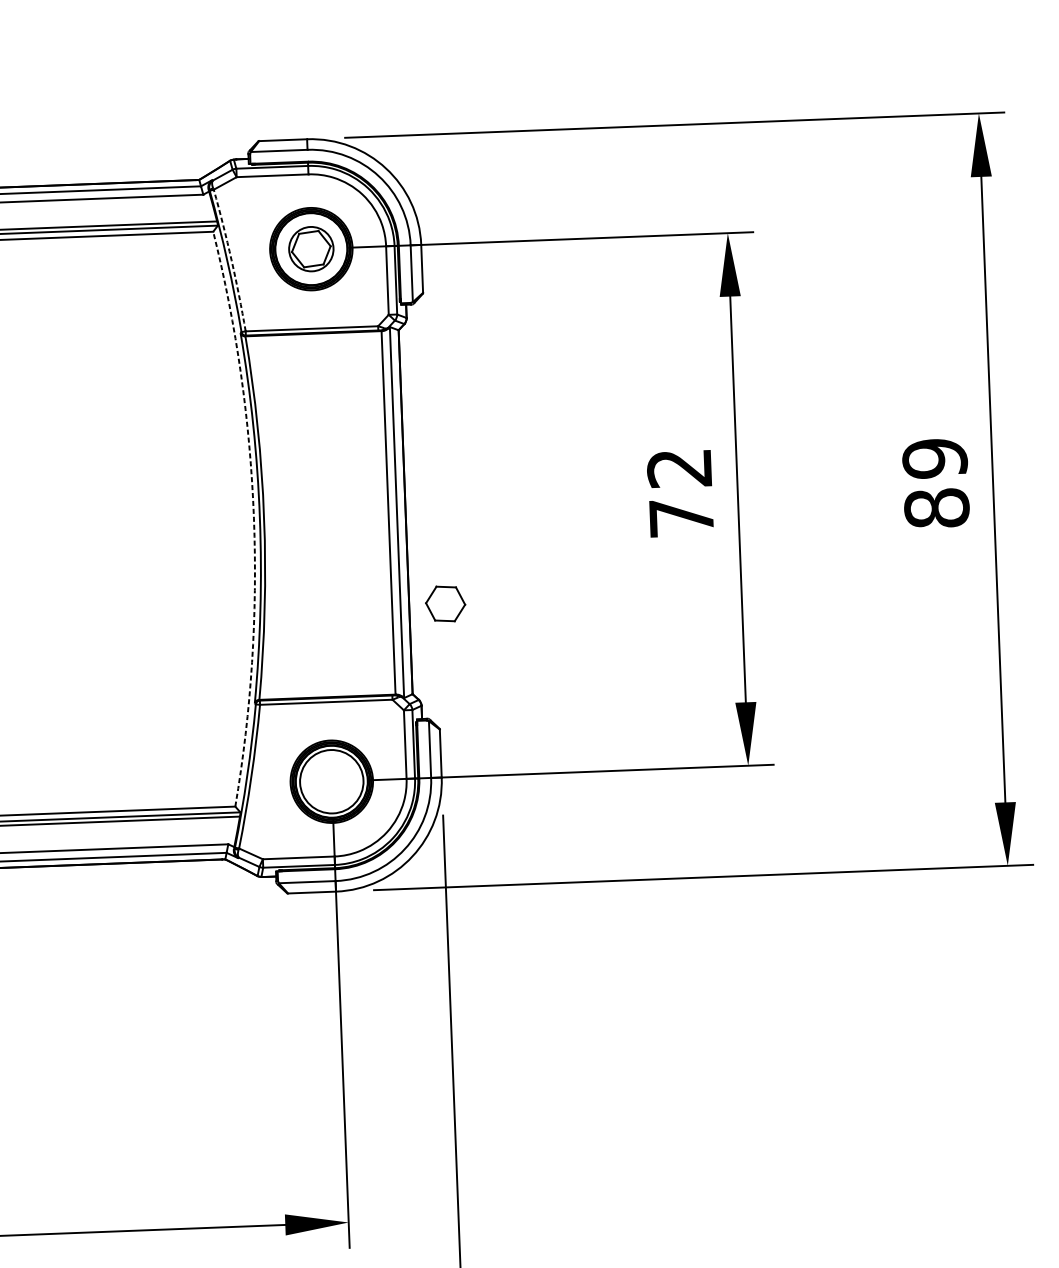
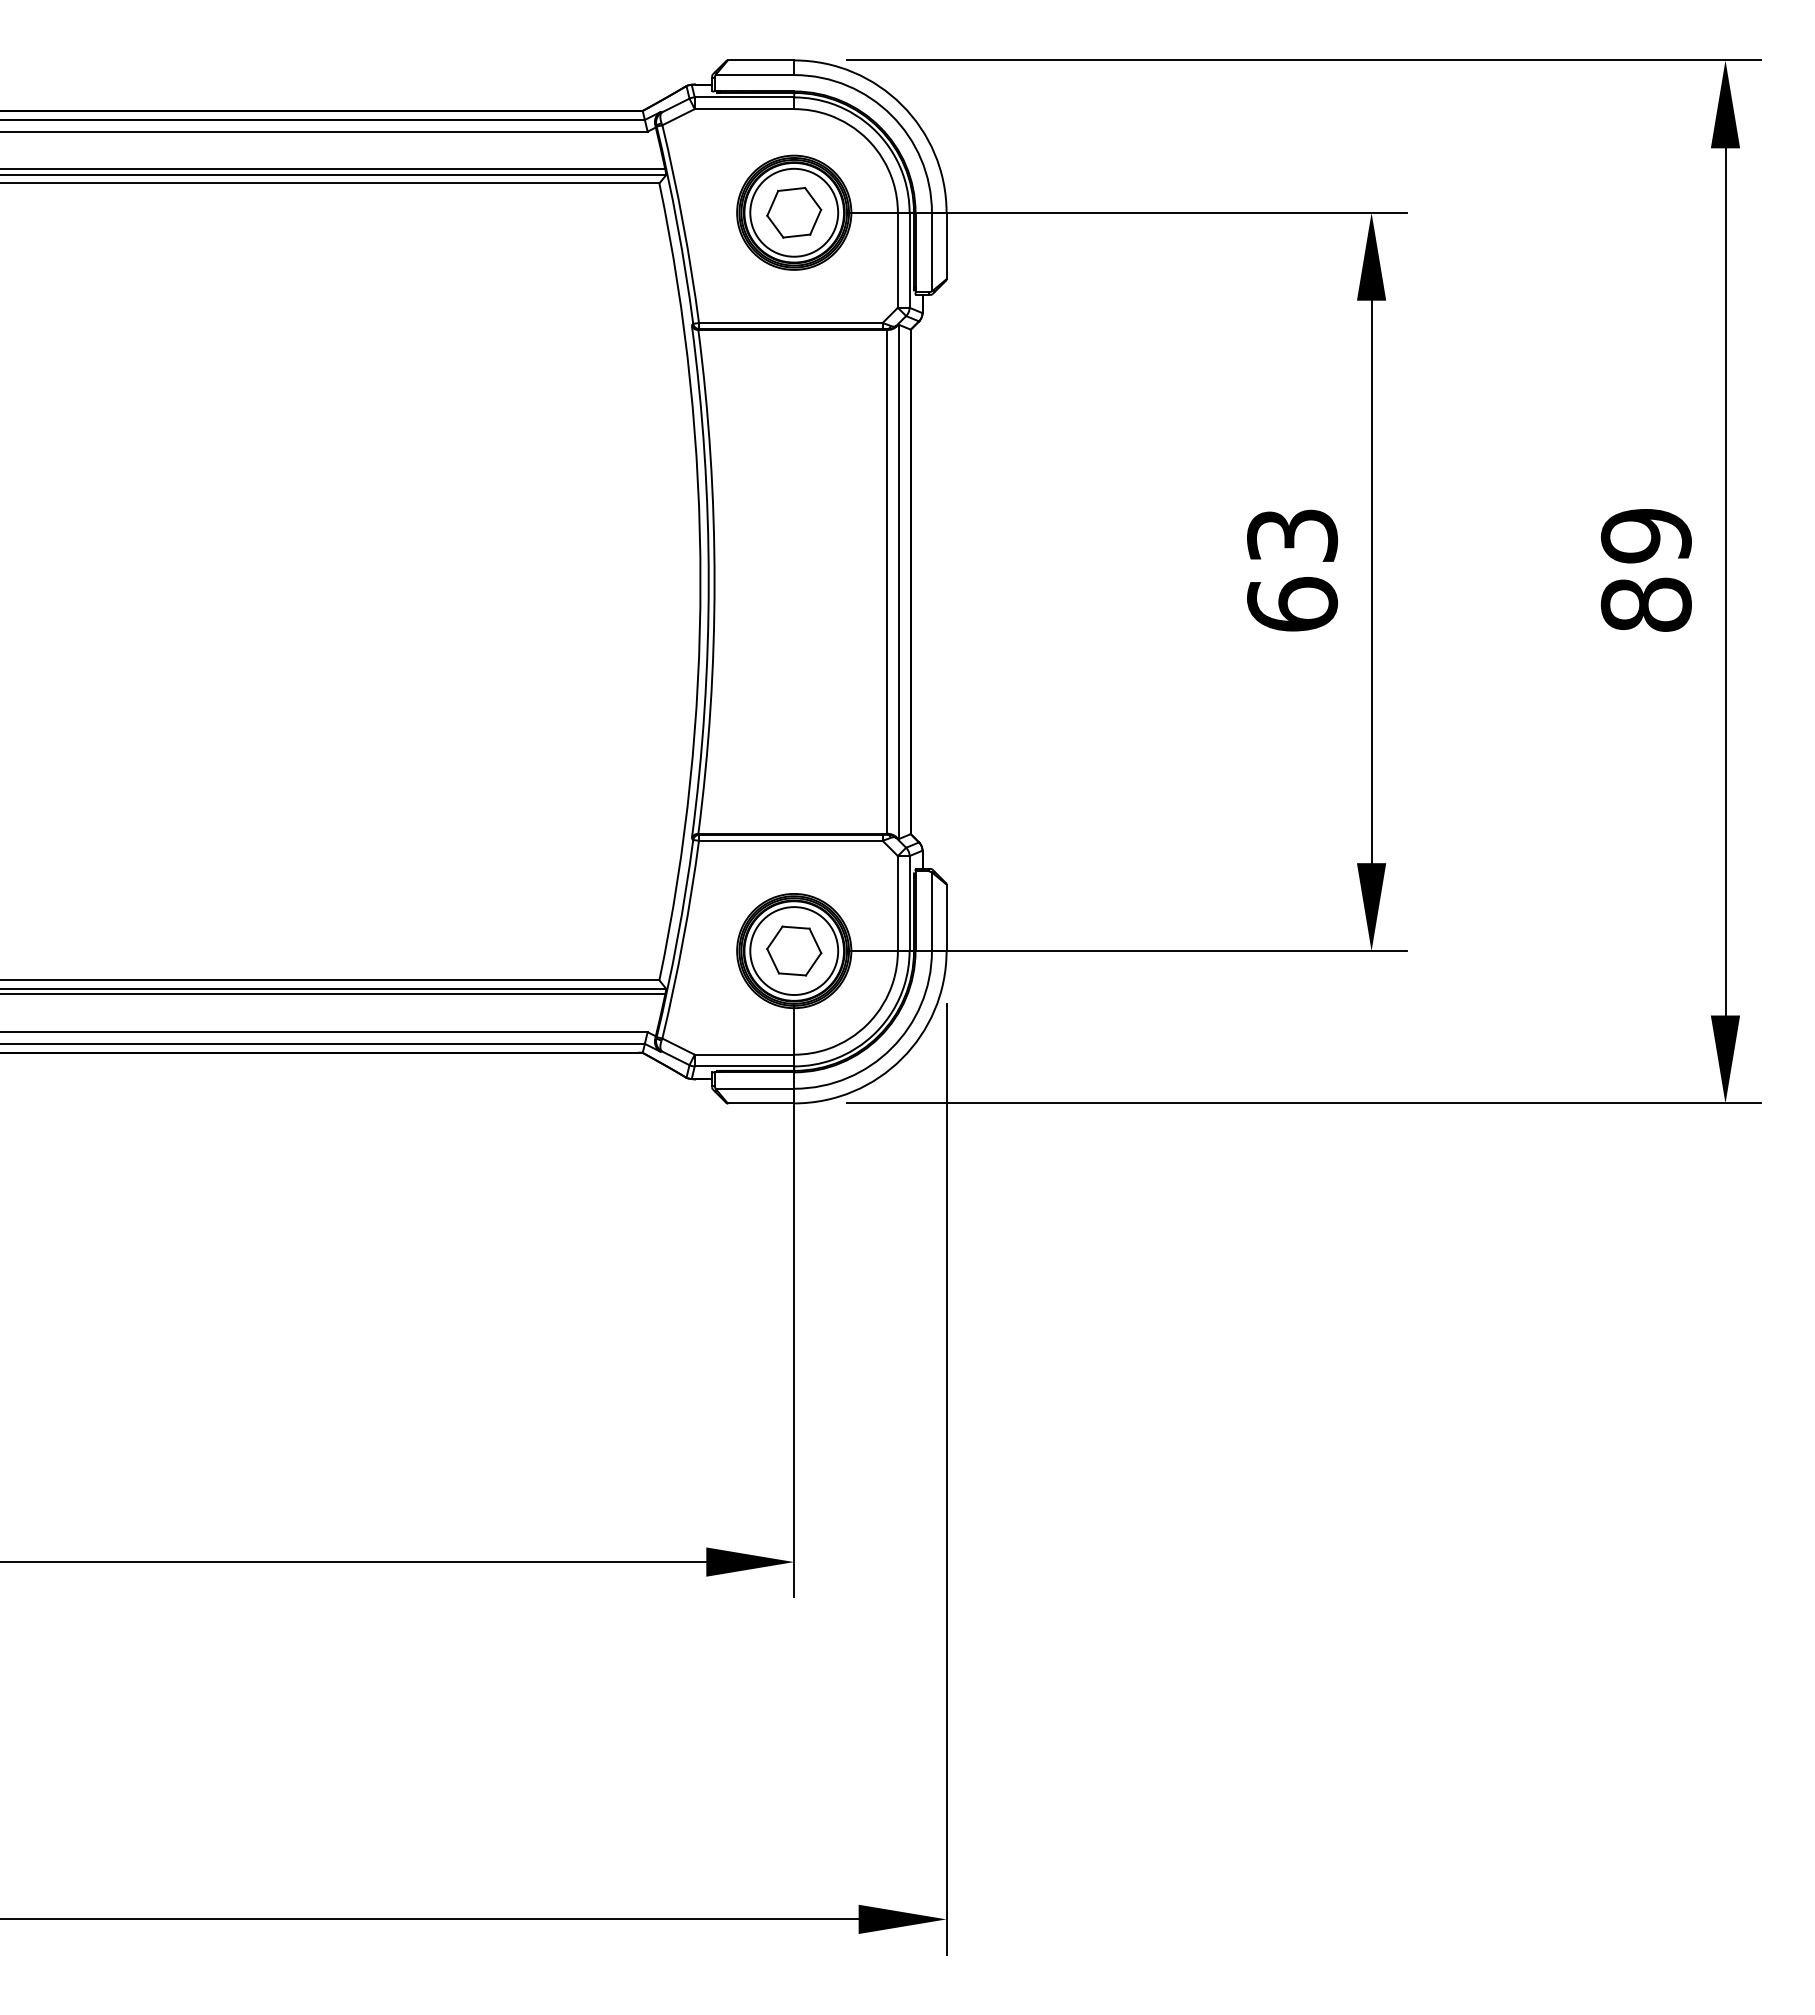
circle: (311, 248) -> (794, 212), size x1.43
arc: (231, 259) -> (683, 223), dashed -> solid
text: (680, 493) -> (1292, 570), 72 -> 63
arc: (253, 517) -> (700, 581), dashed -> solid
part: (445, 603) -> (794, 950), moved

